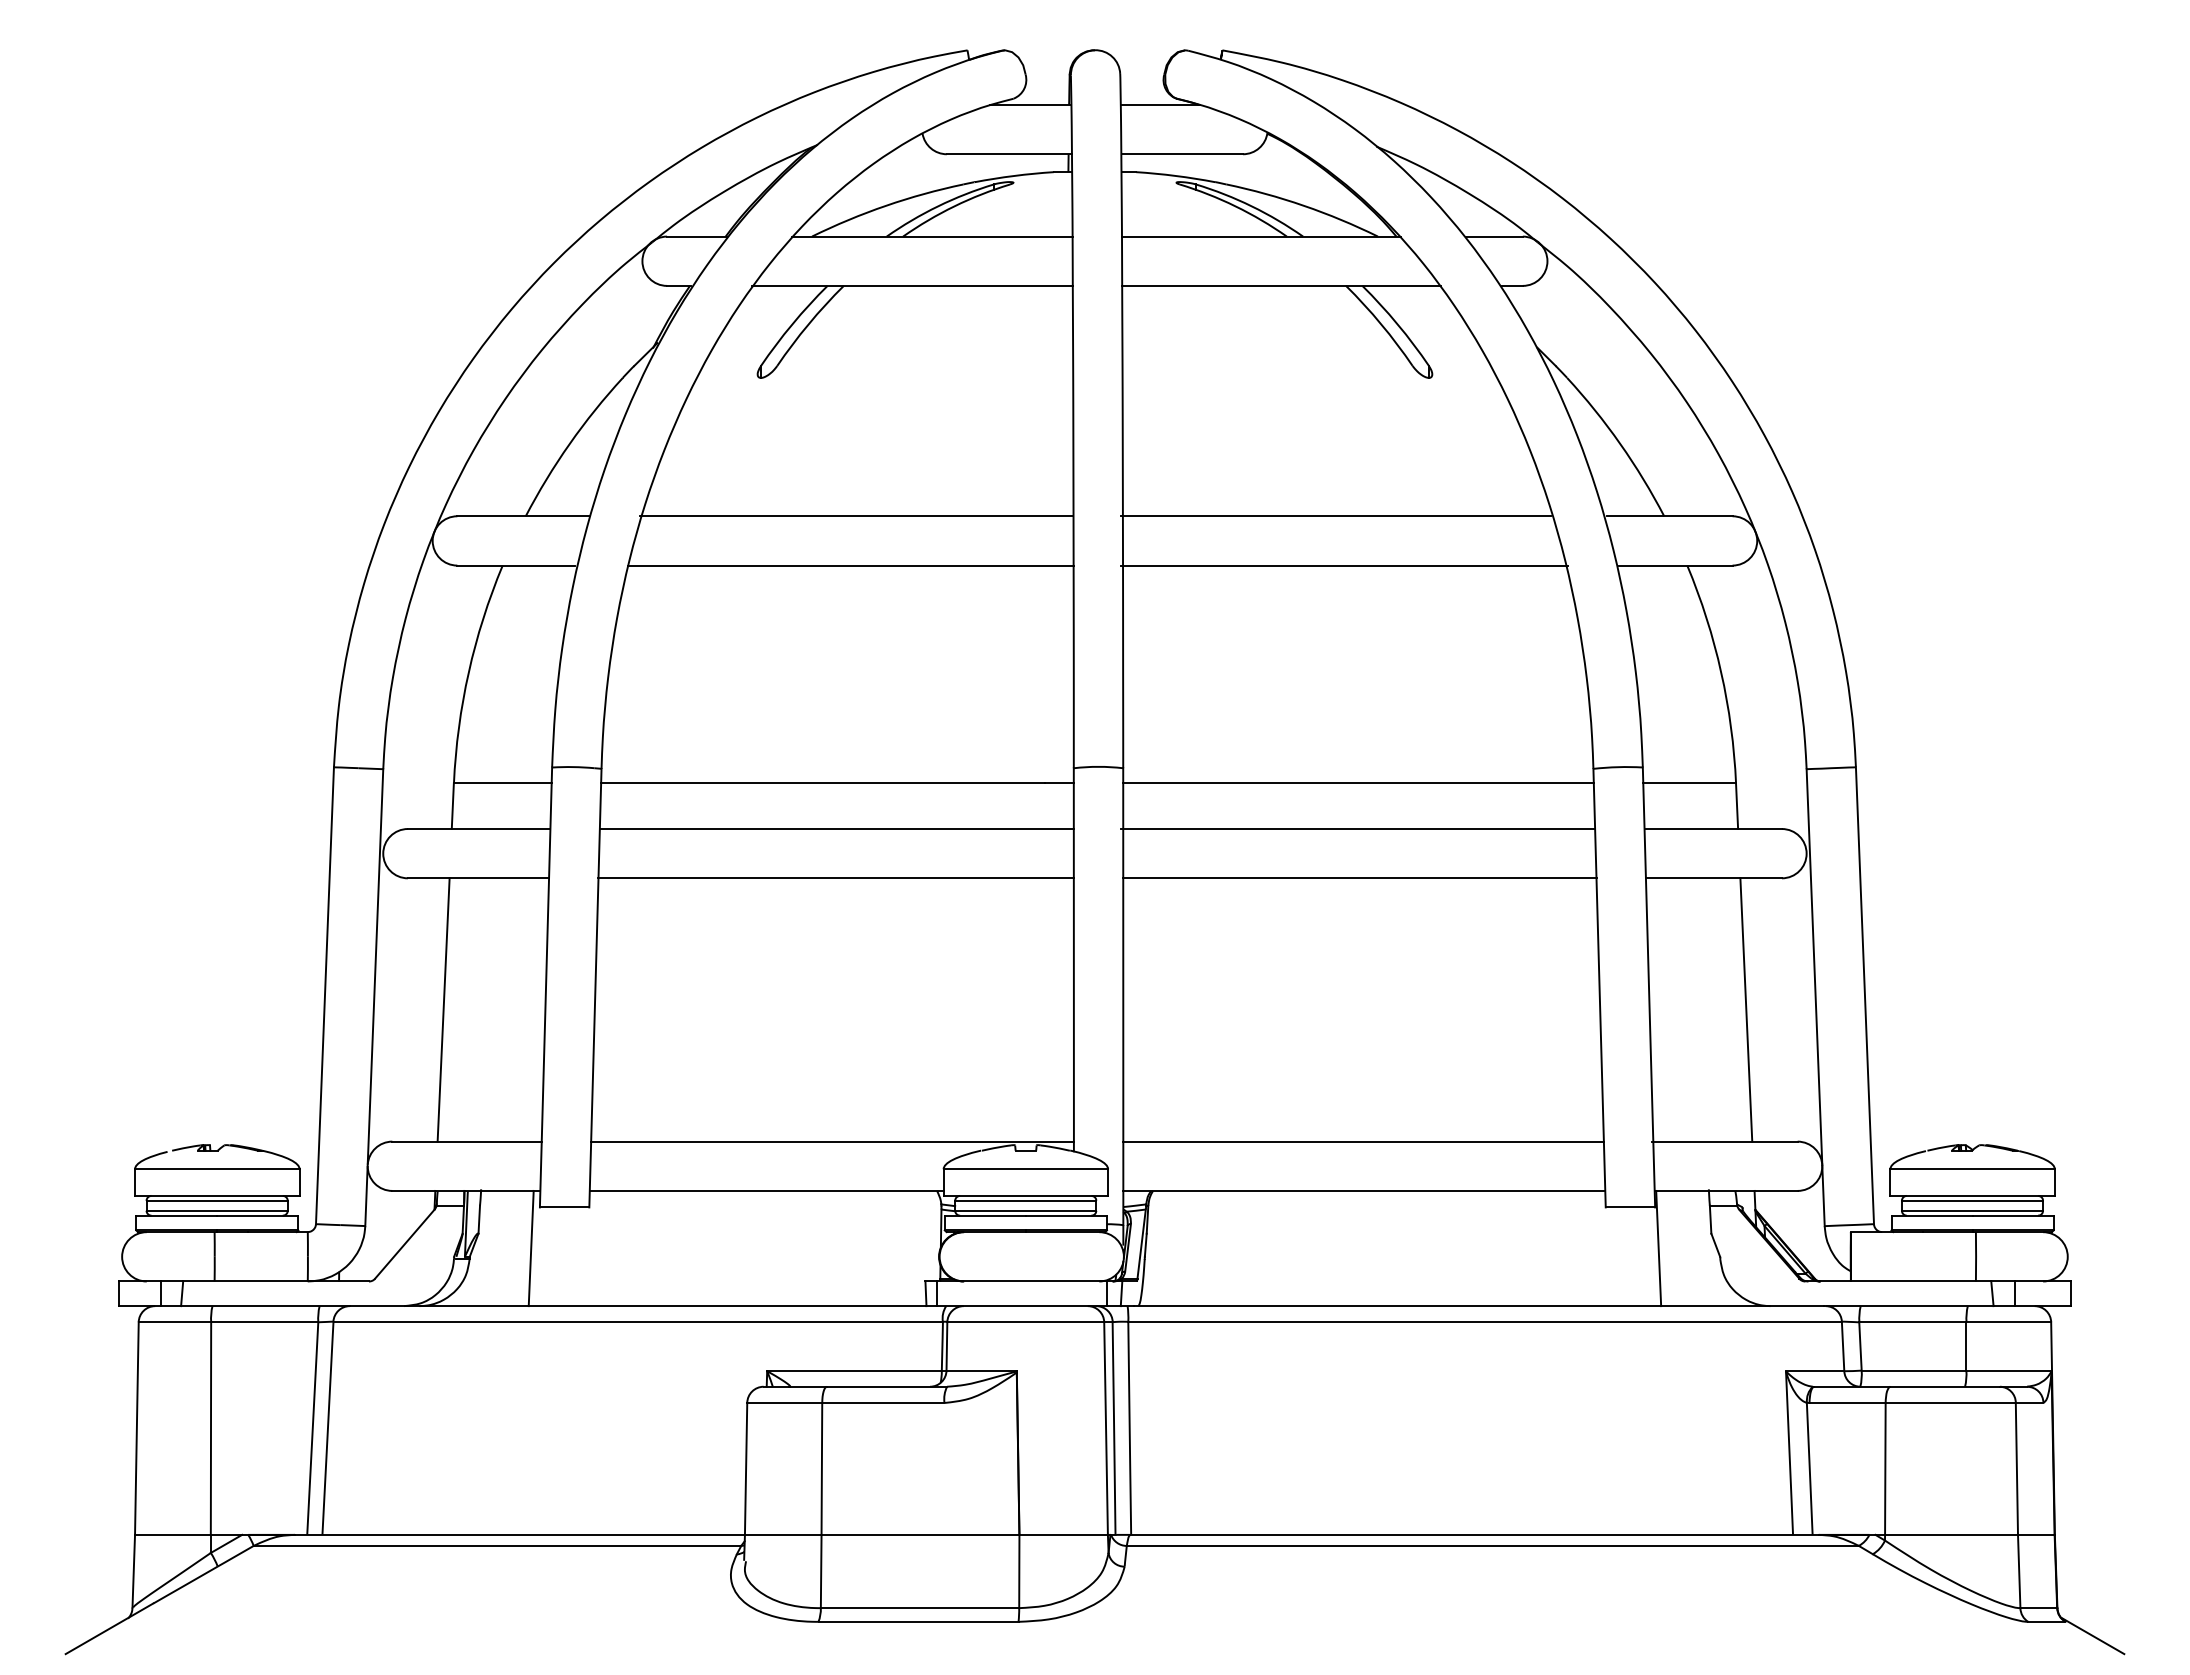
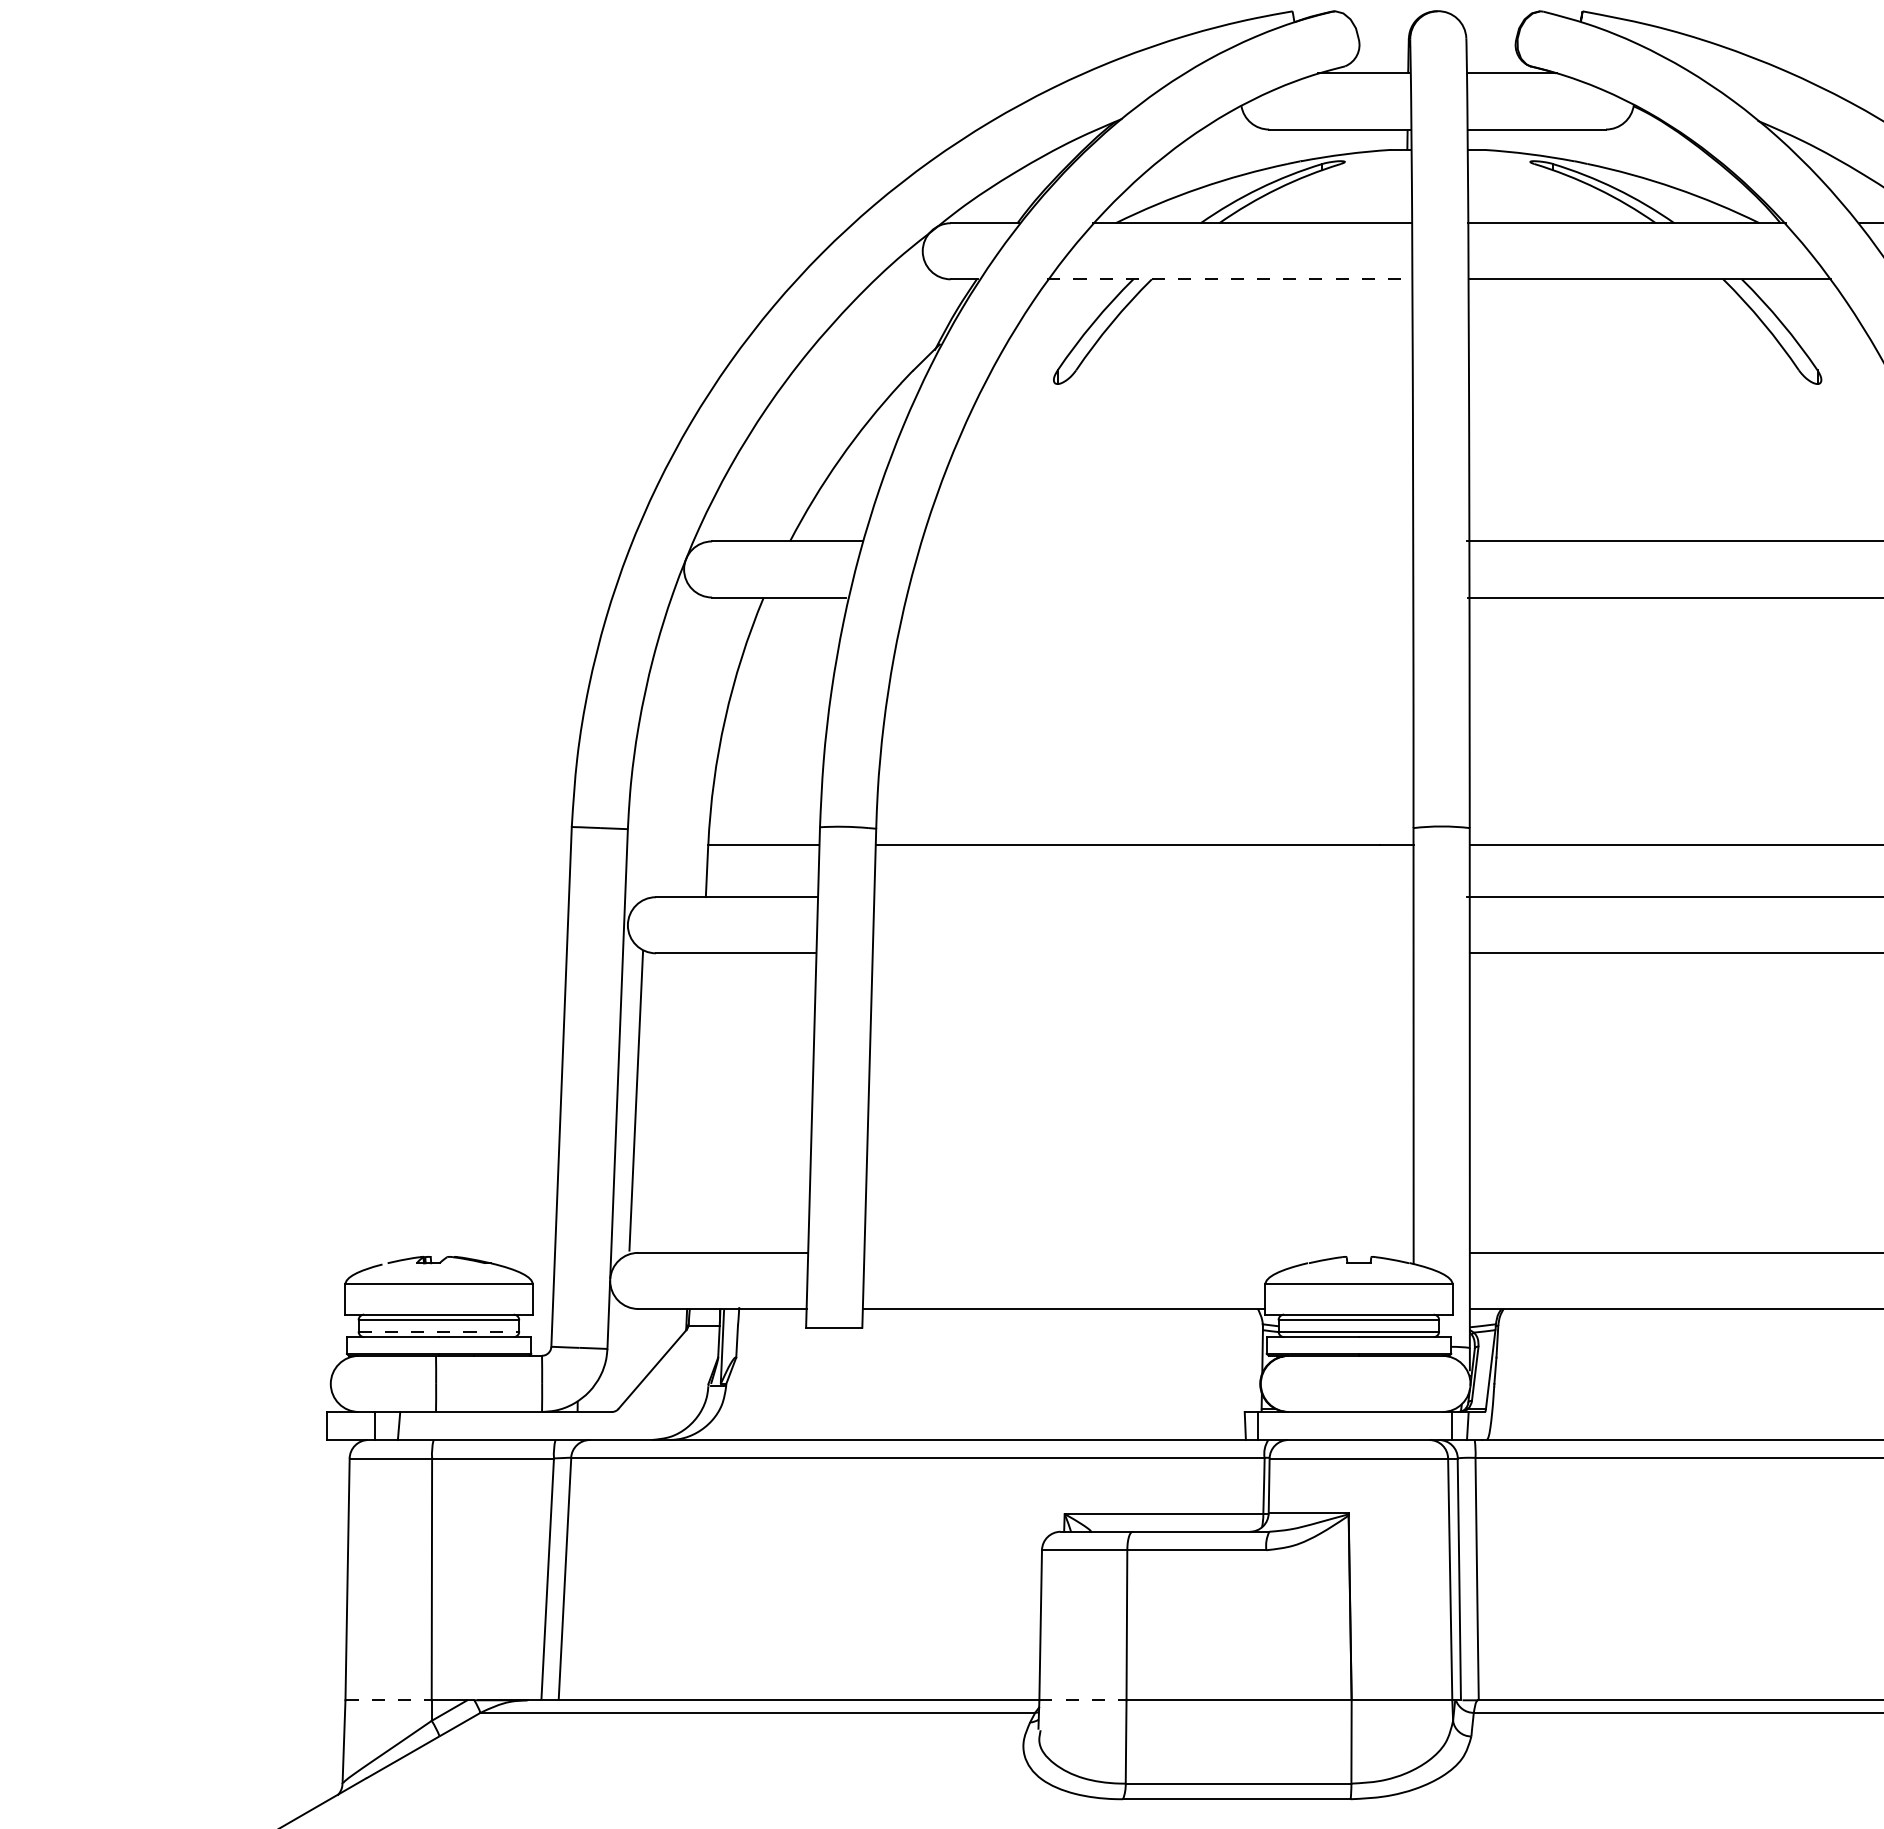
line: (912, 285) -> (1229, 278), solid -> dashed
line: (856, 516) -> (1166, 541), removed
line: (850, 565) -> (1159, 597), removed
line: (836, 828) -> (1143, 896), removed
line: (835, 878) -> (1142, 953), removed
line: (443, 1009) -> (636, 1100), moved
line: (832, 1141) -> (1138, 1252), removed
line: (217, 1210) -> (439, 1331), solid -> dashed
line: (530, 1248) -> (795, 1374), removed
line: (172, 1534) -> (388, 1699), solid -> dashed
line: (783, 1534) -> (1083, 1699), solid -> dashed

